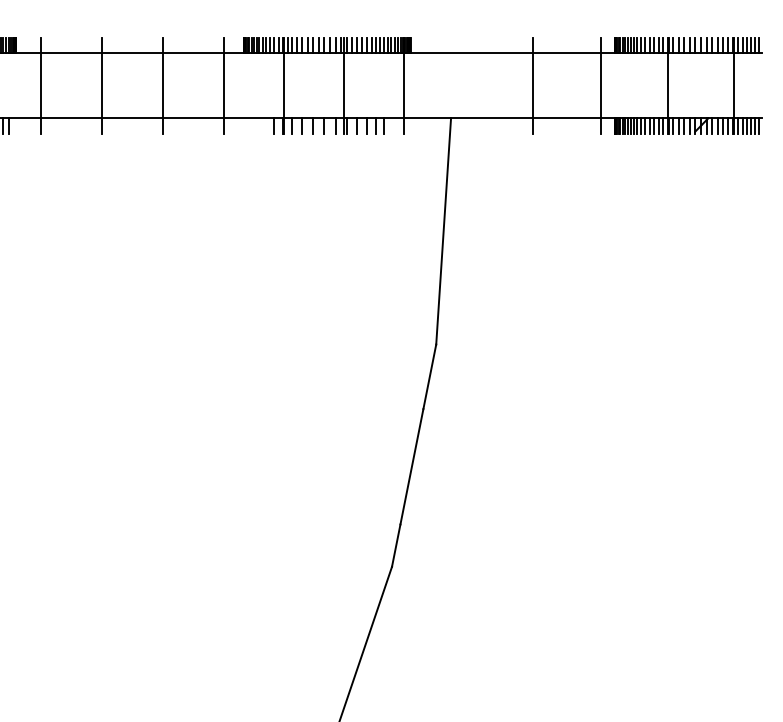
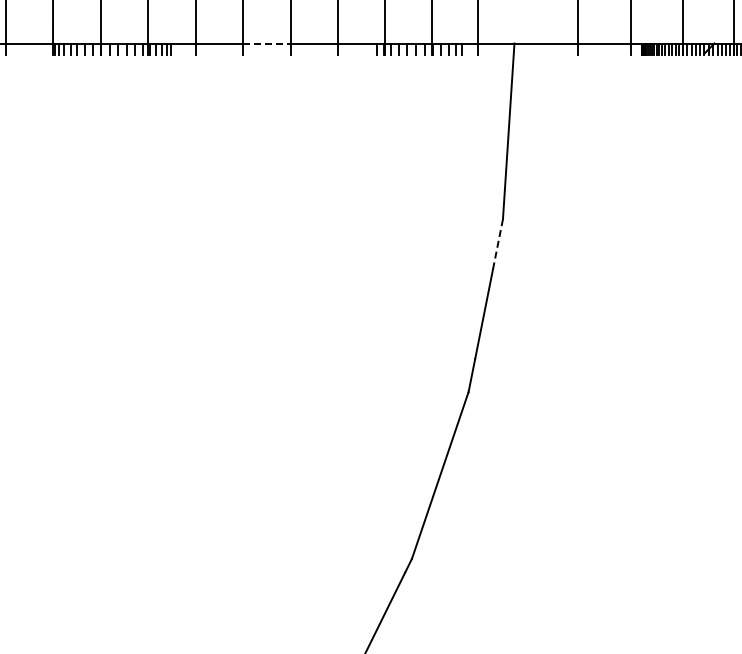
line: (133, 118) -> (267, 43), solid -> dashed
line: (429, 377) -> (497, 244), solid -> dashed

